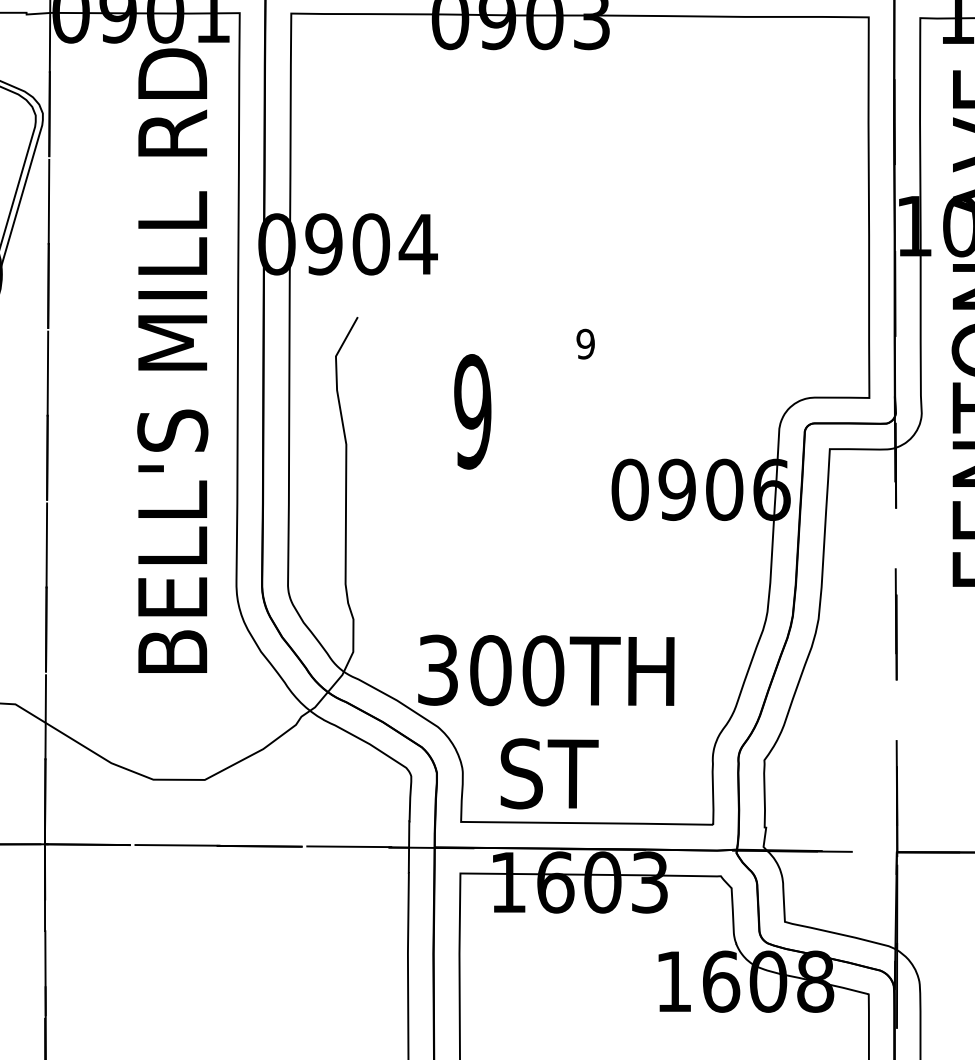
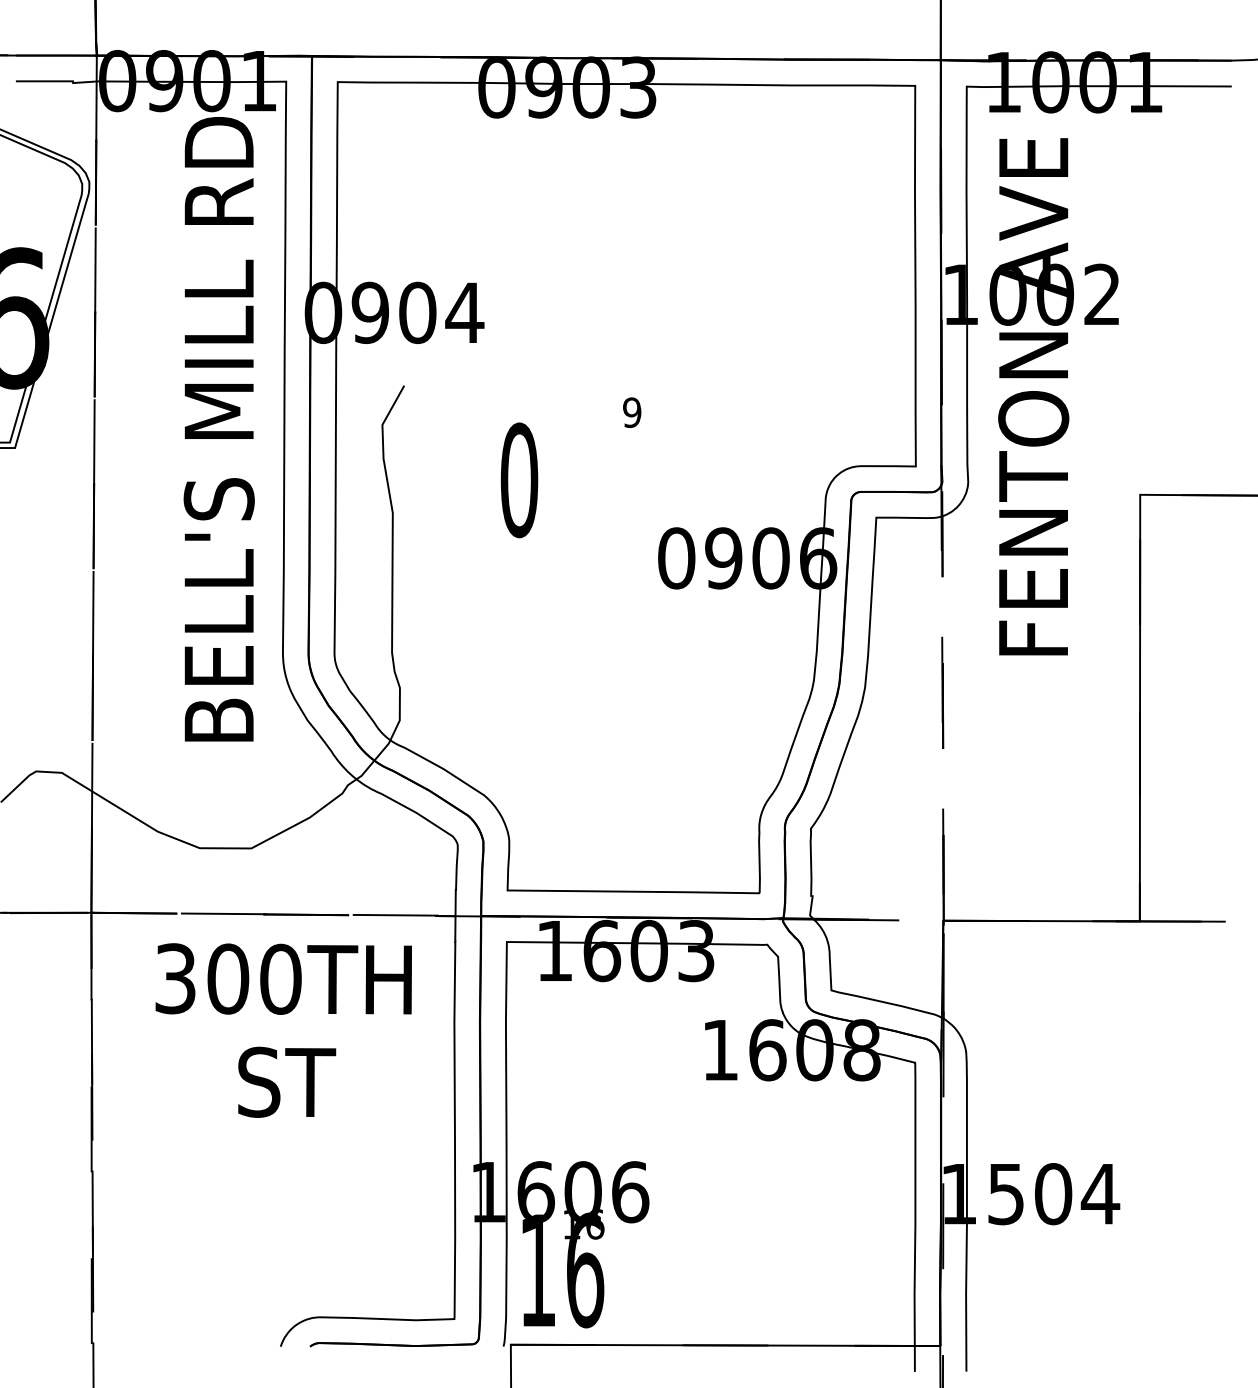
text: (473, 411) -> (519, 480), 9 -> 0
text: (546, 721) -> (283, 1030), moved

